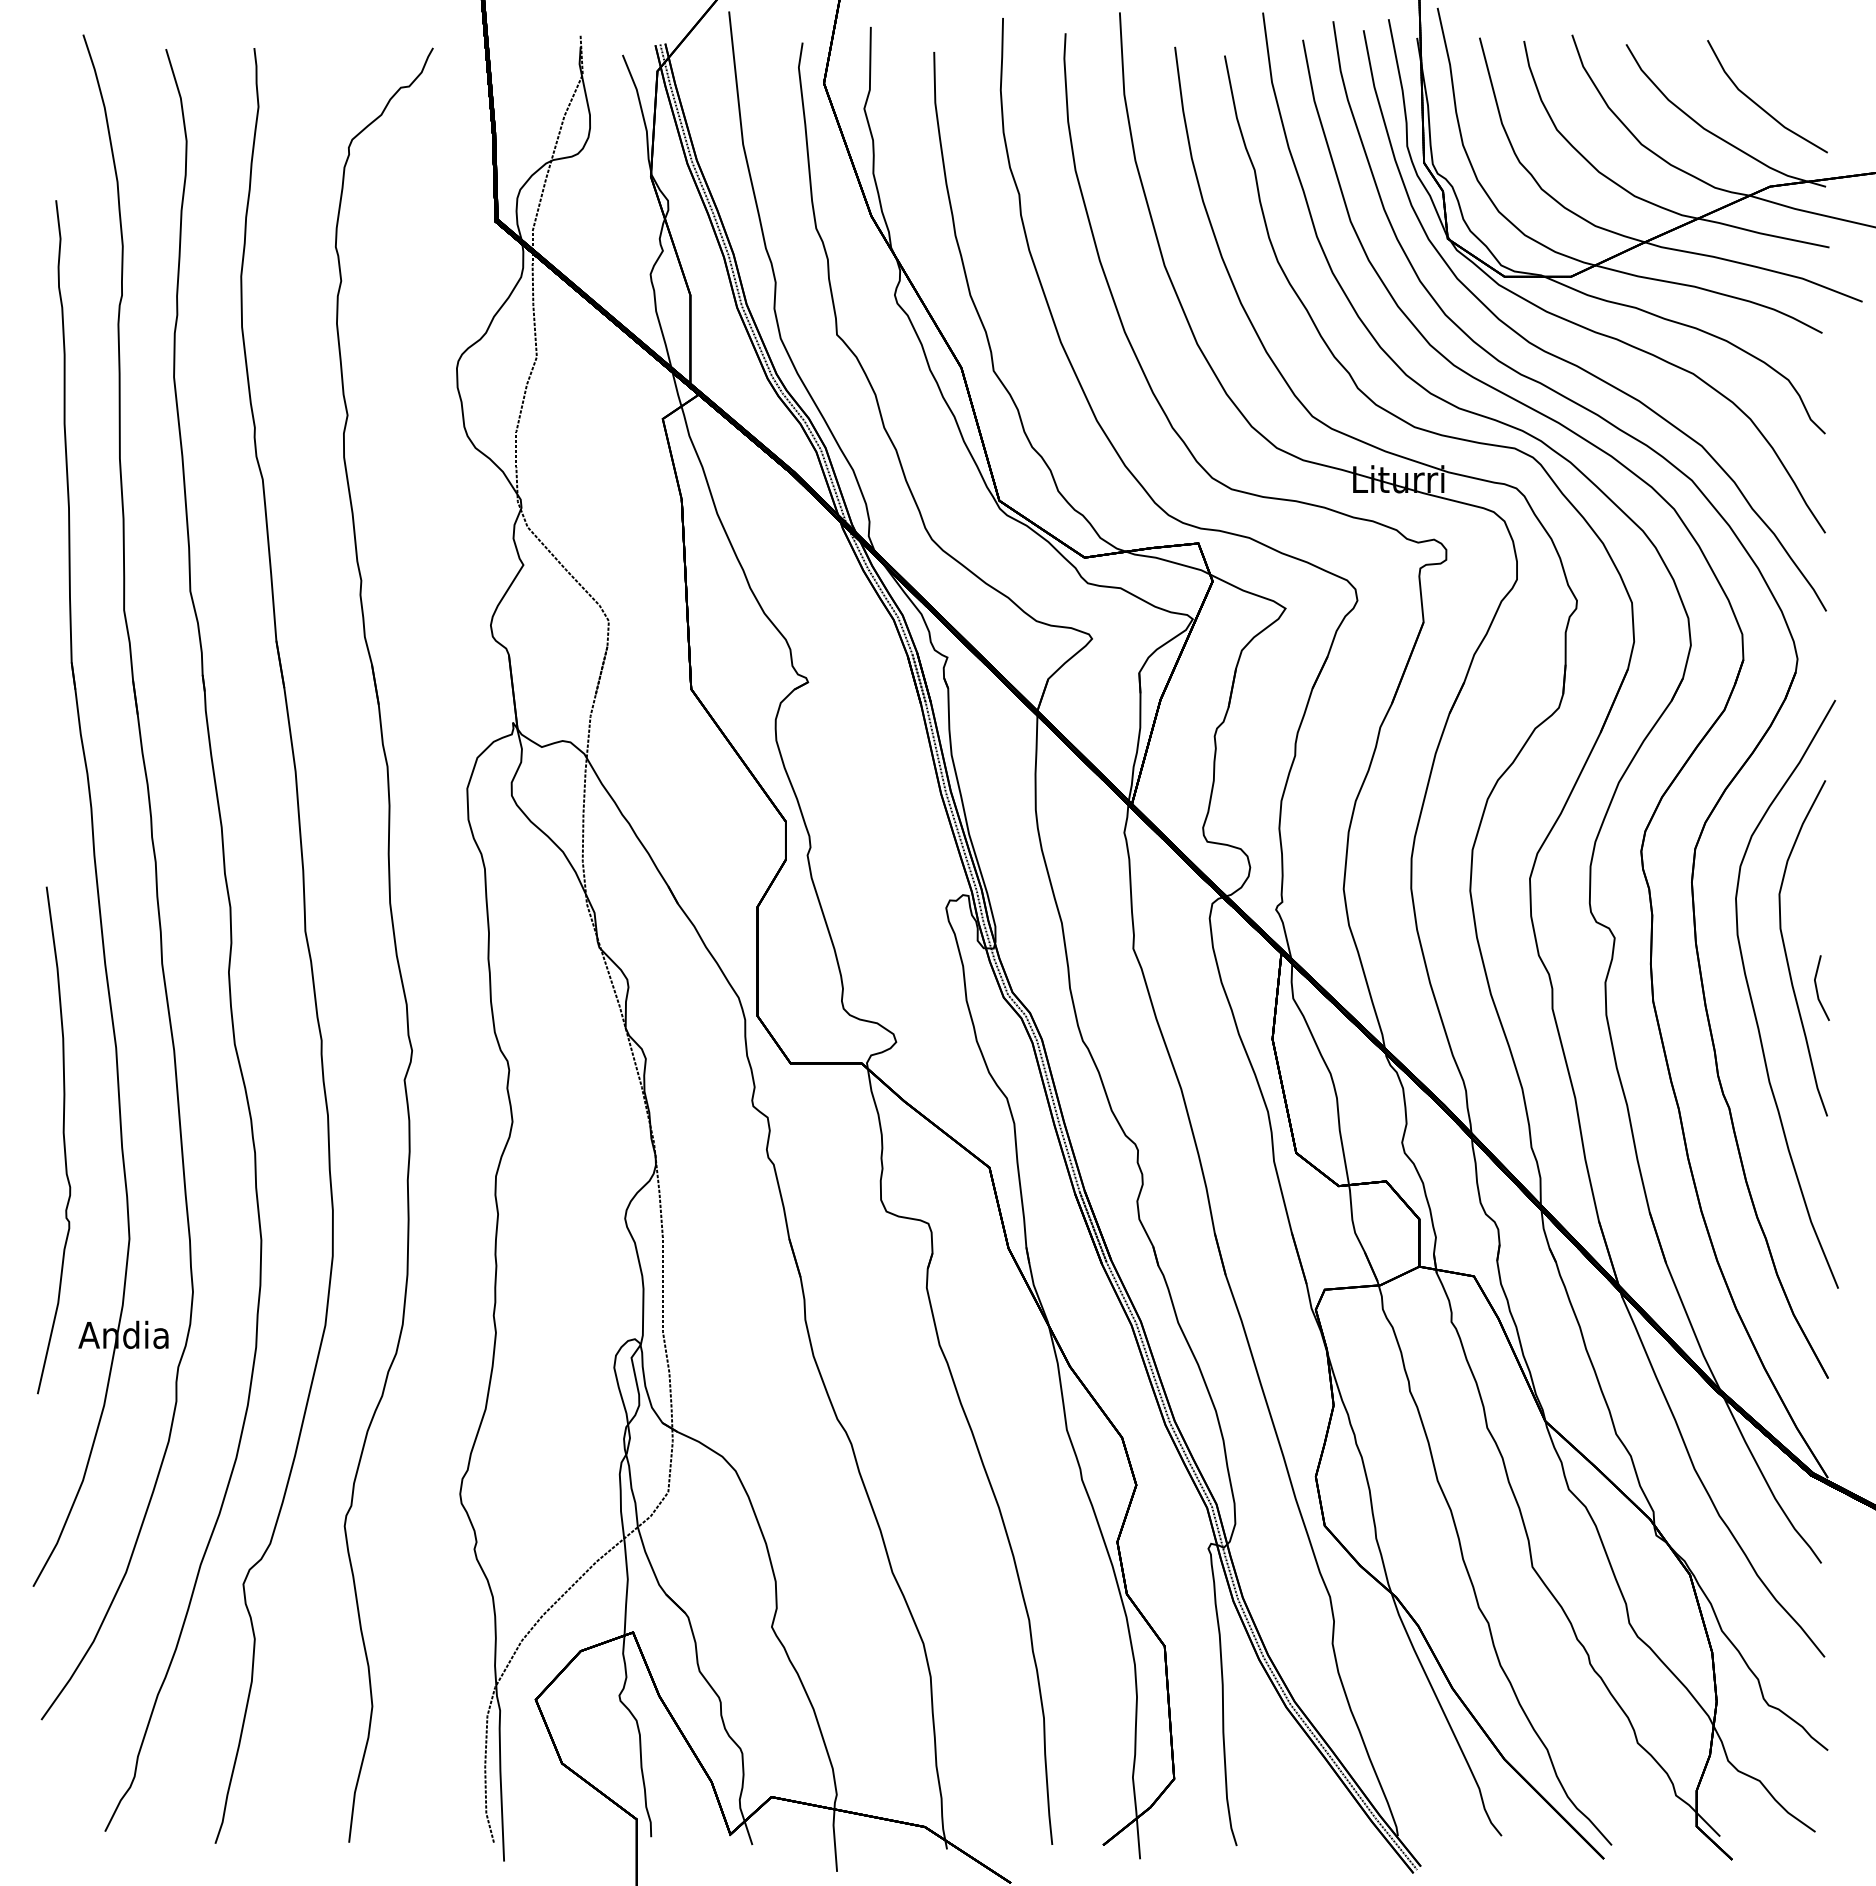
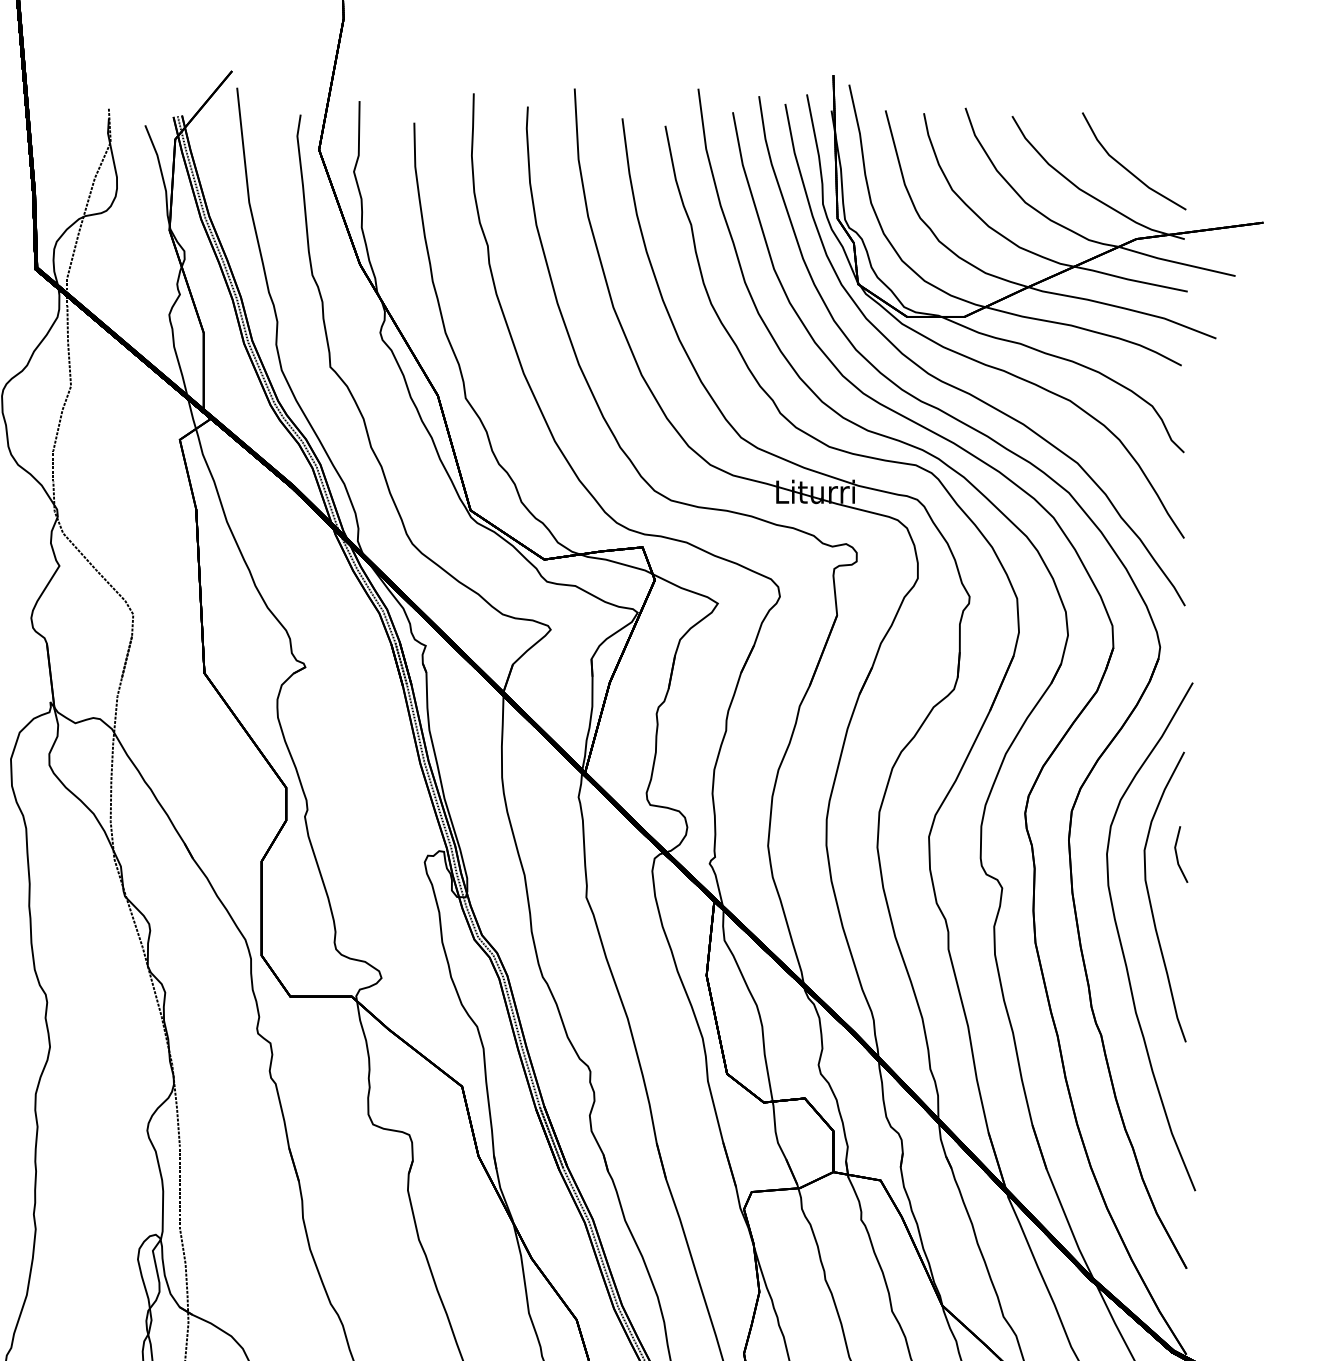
part: (1821, 987) -> (1180, 854), moved

